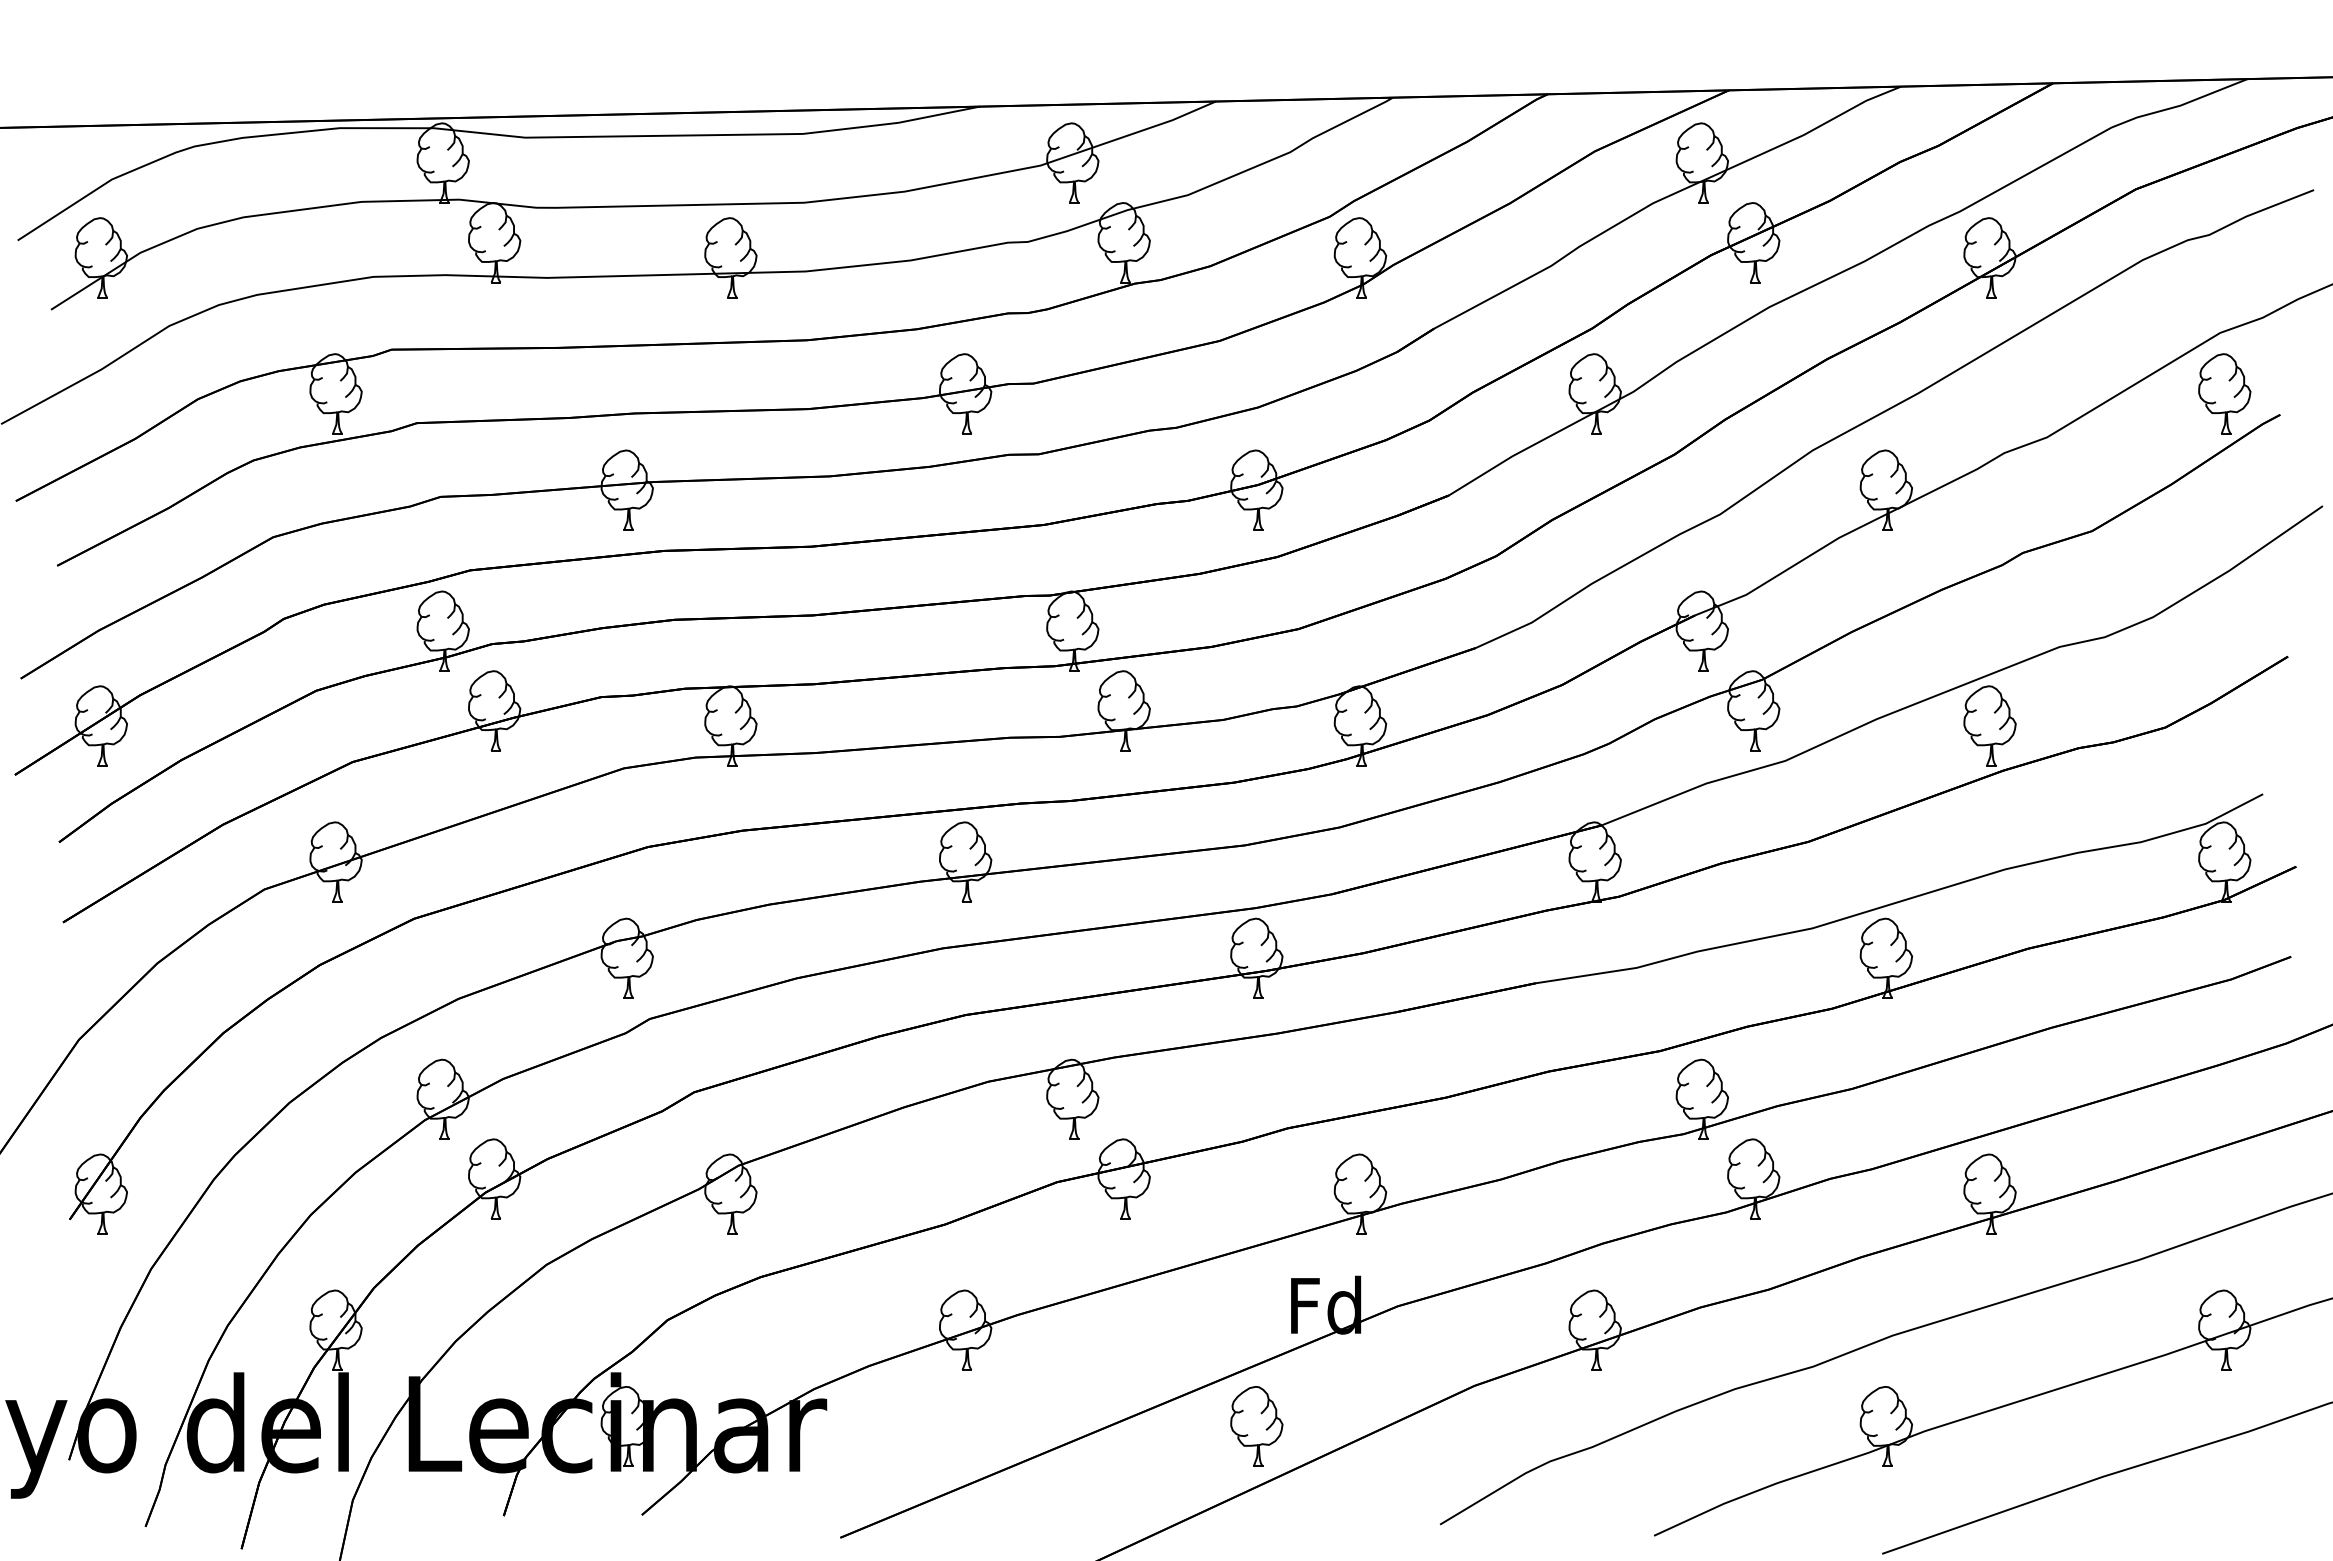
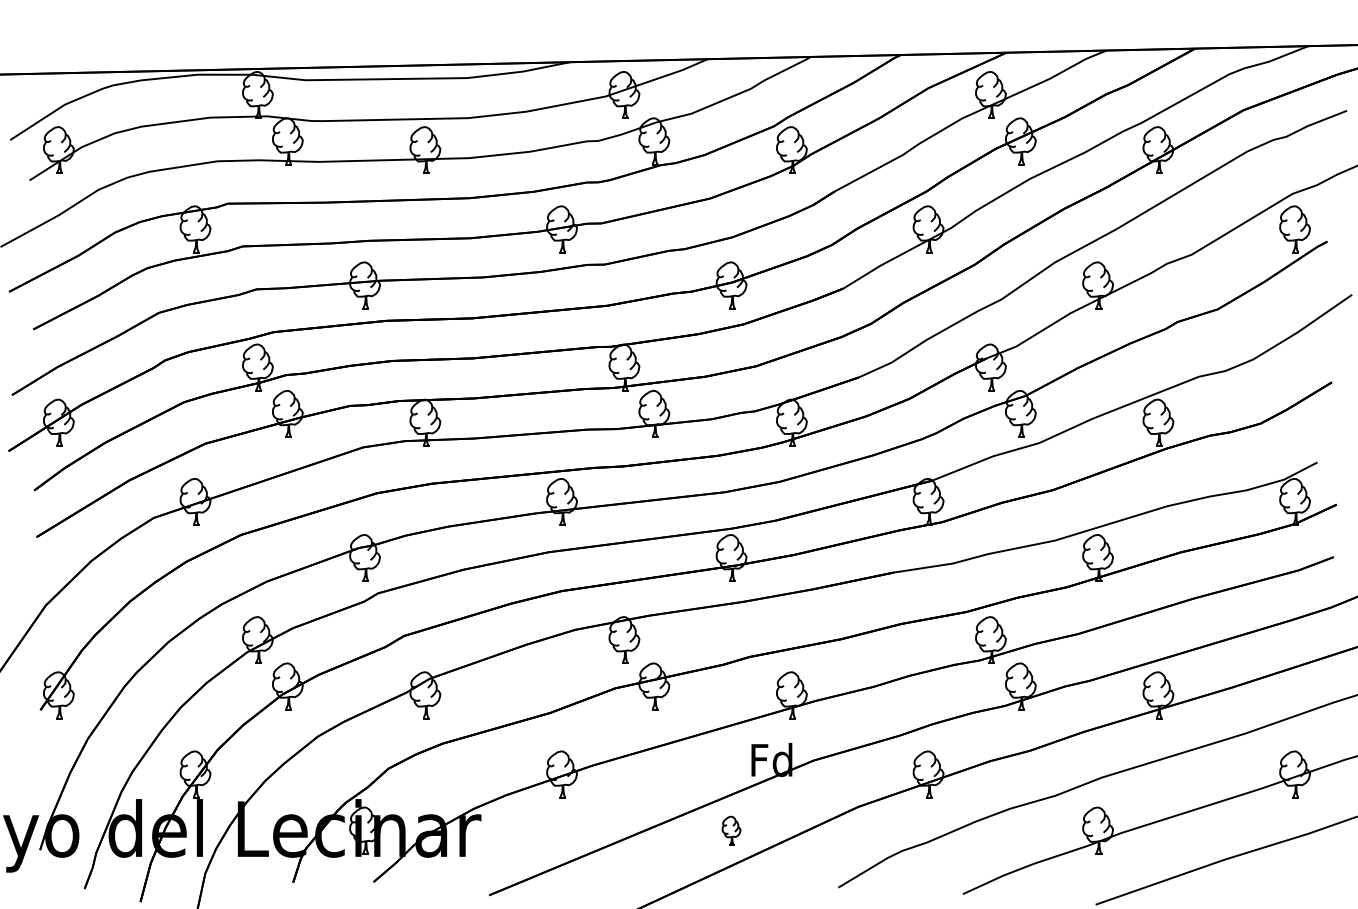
part: (1256, 1426) -> (731, 830), size x0.6

